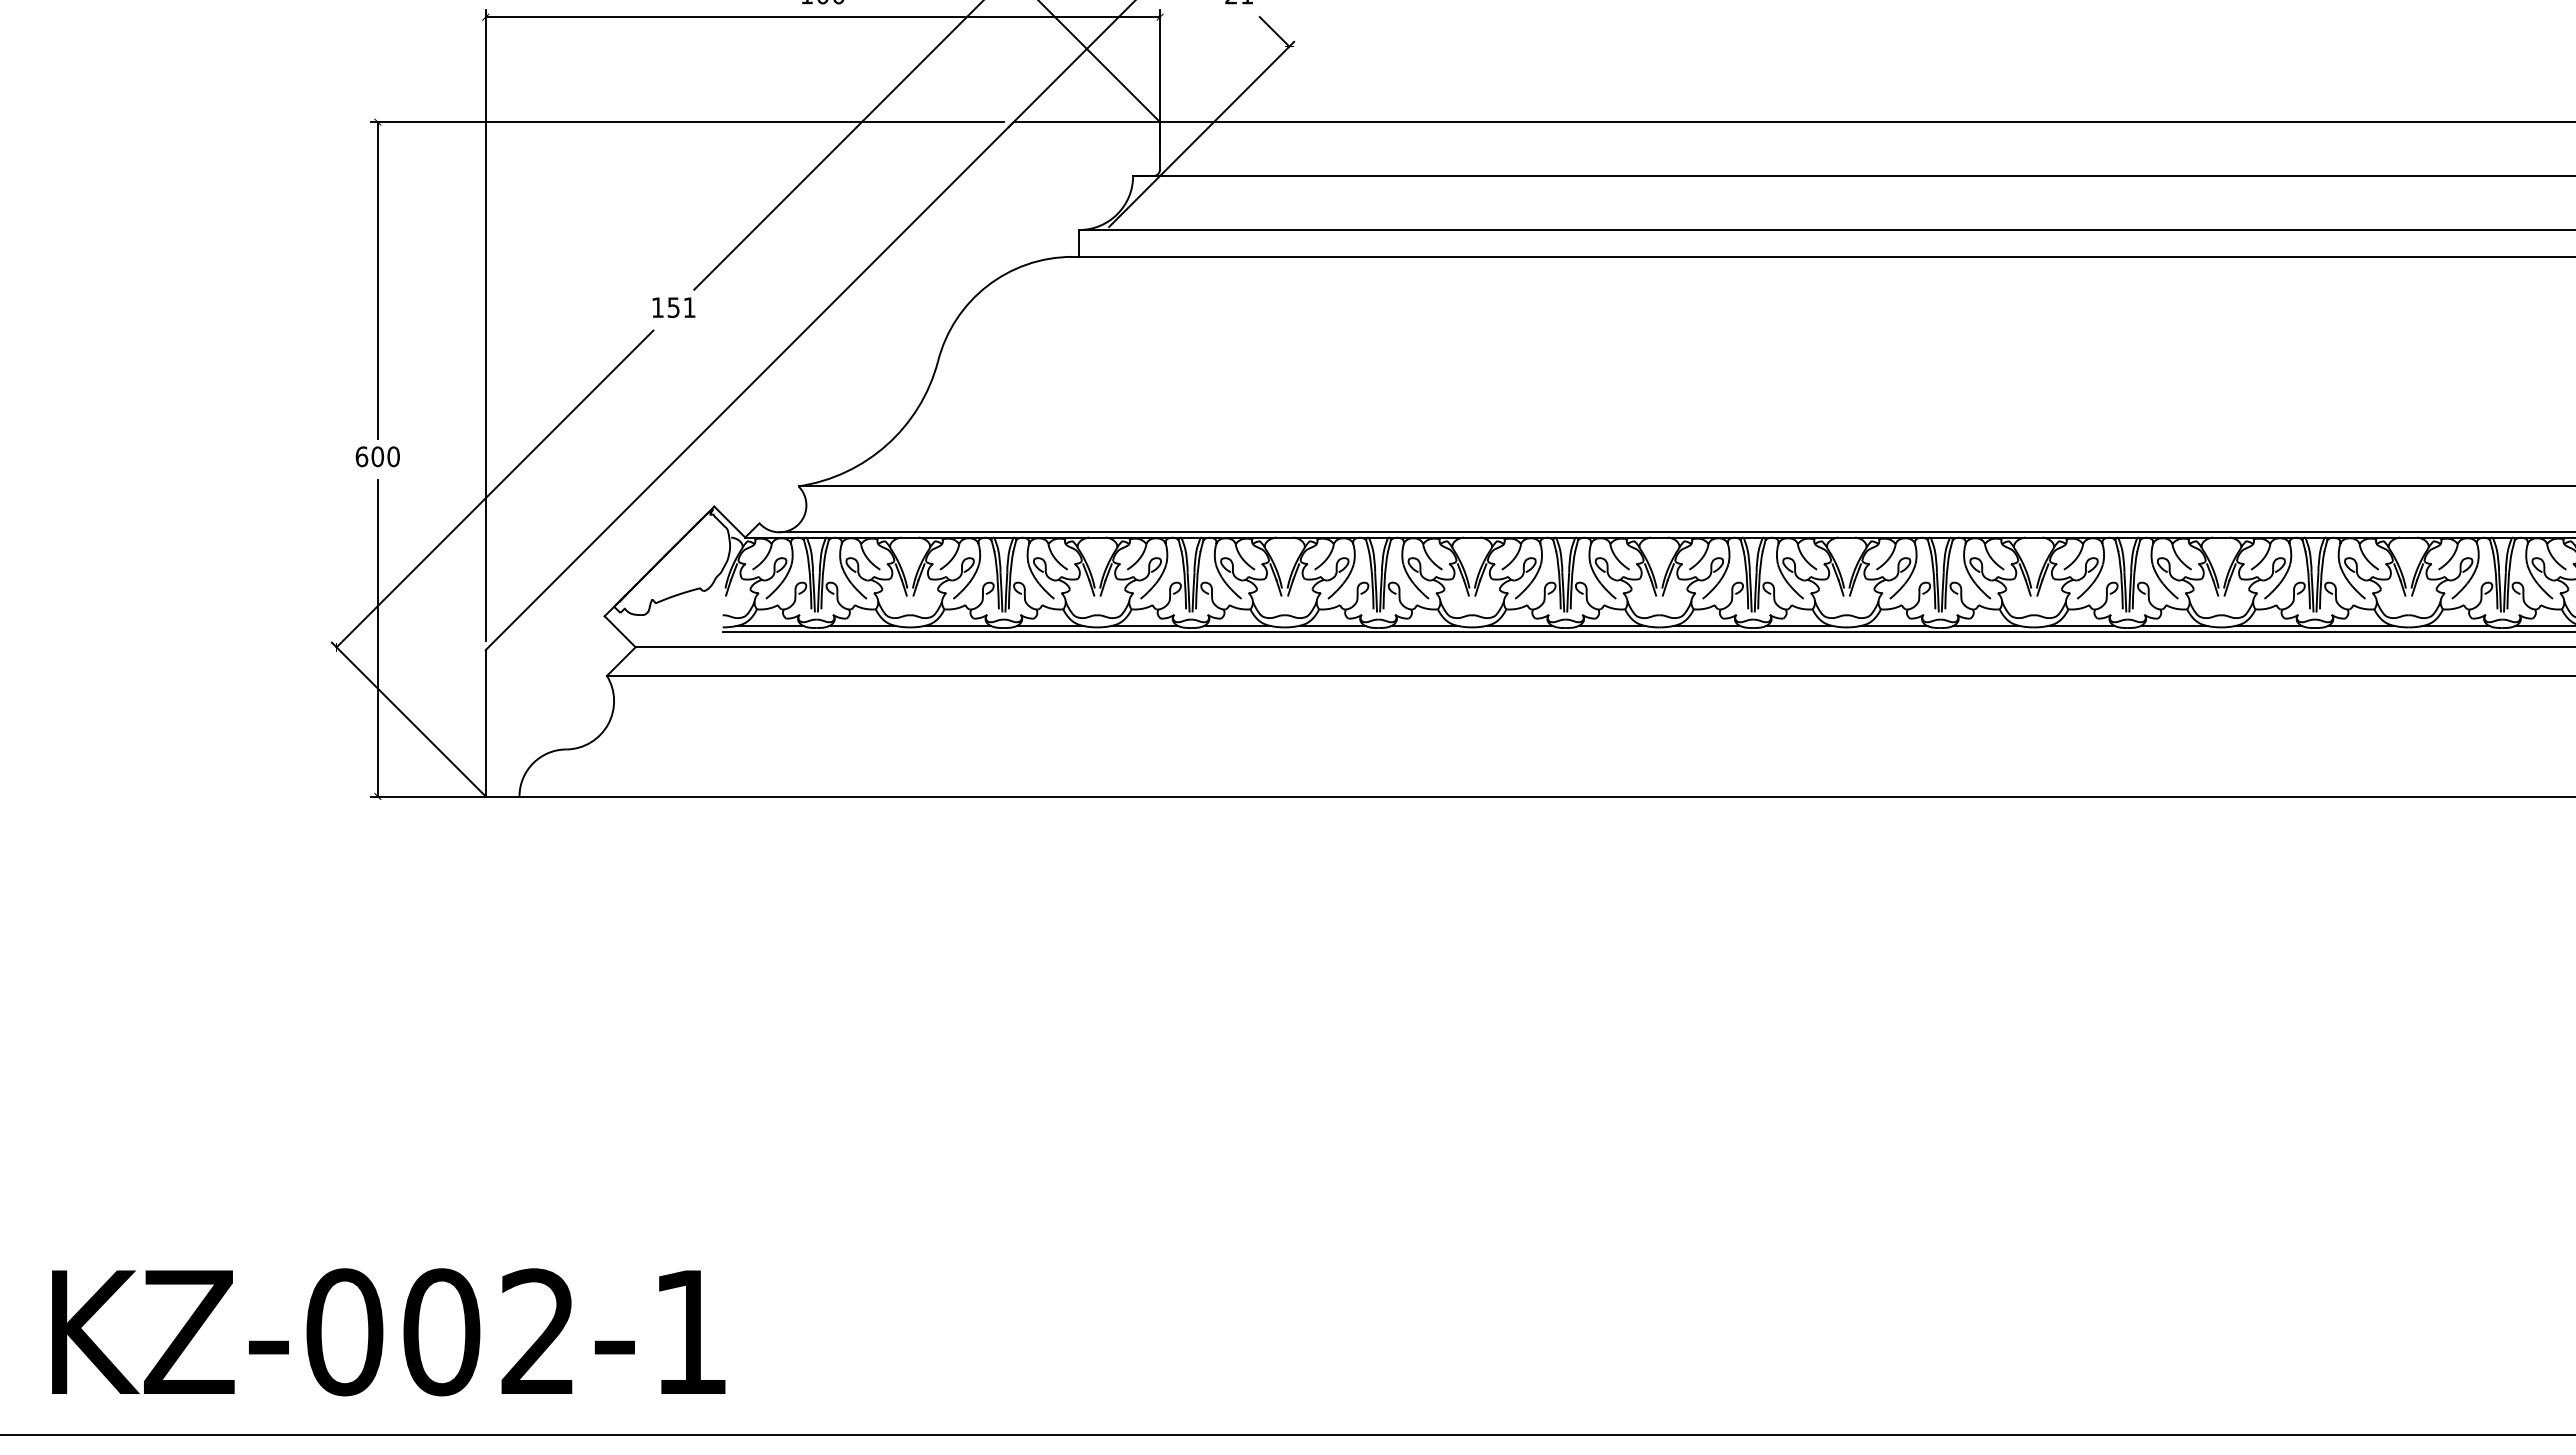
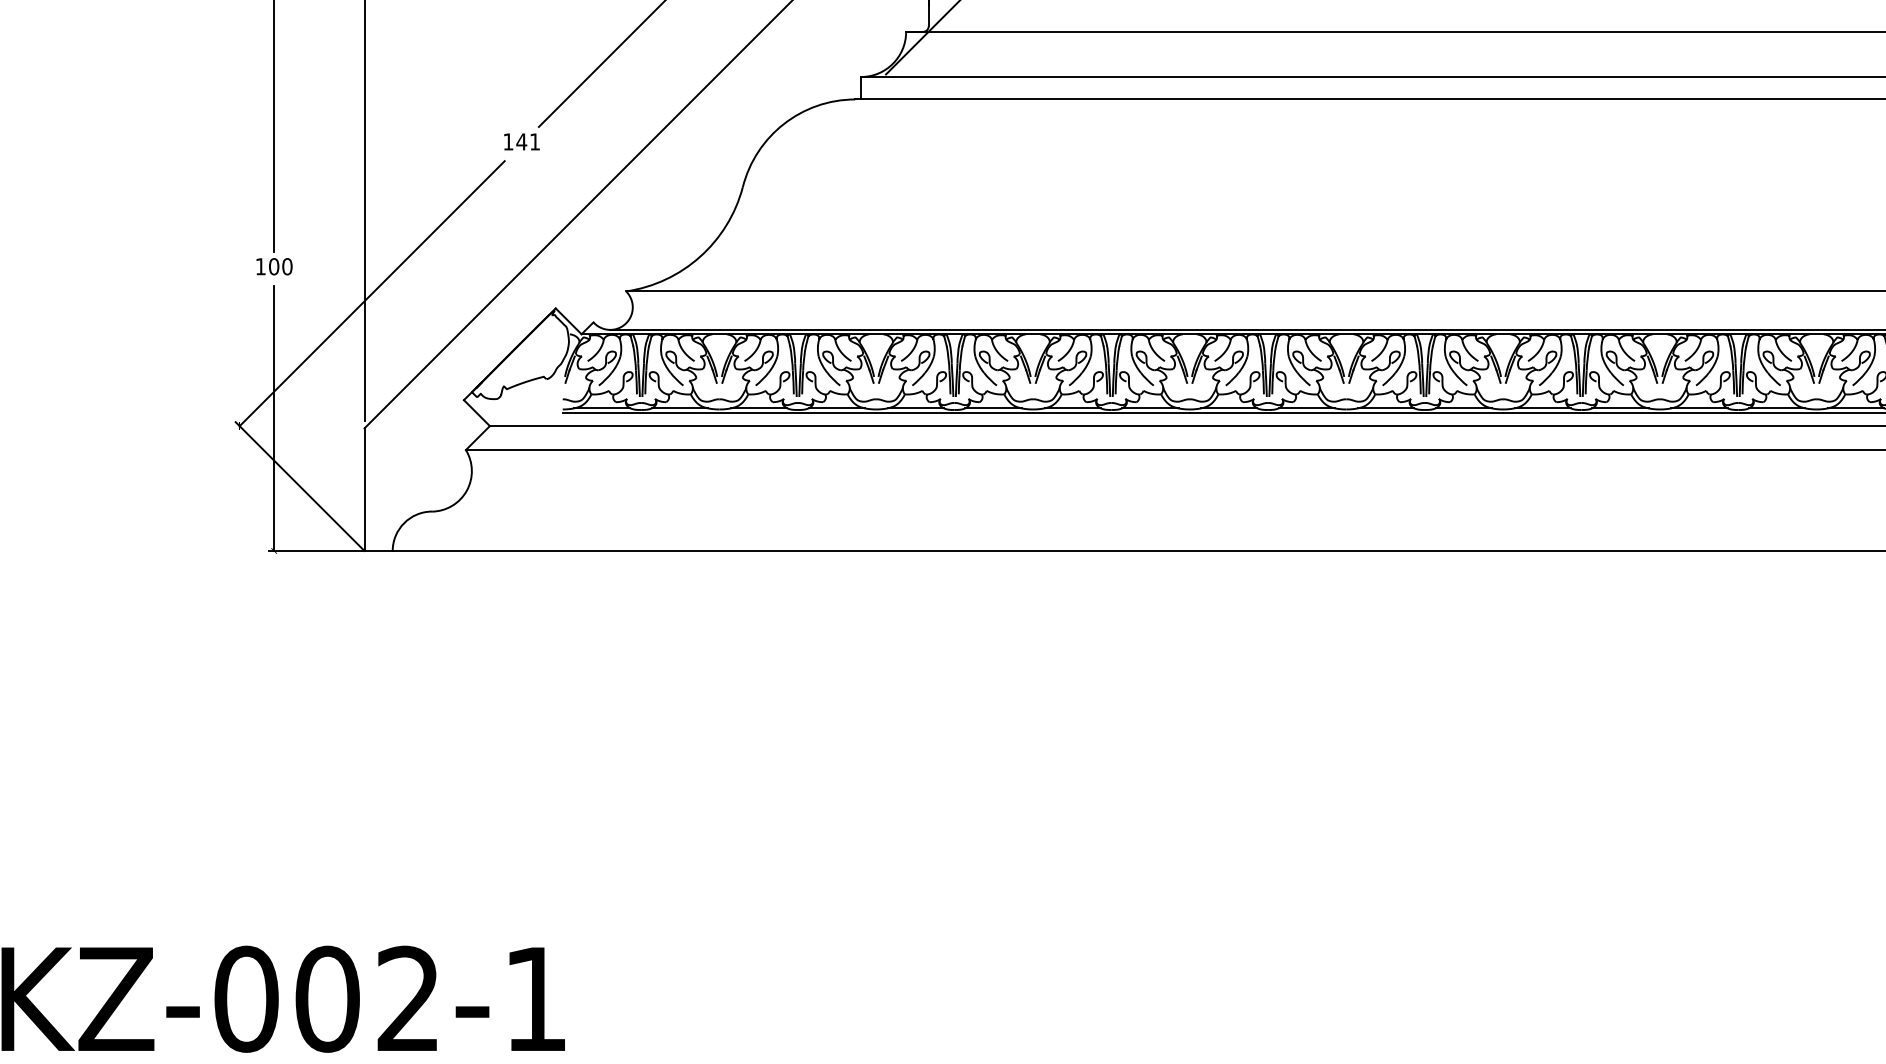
text: (673, 307) -> (521, 141), 151 -> 141
text: (361, 456) -> (260, 266), 600 -> 100

